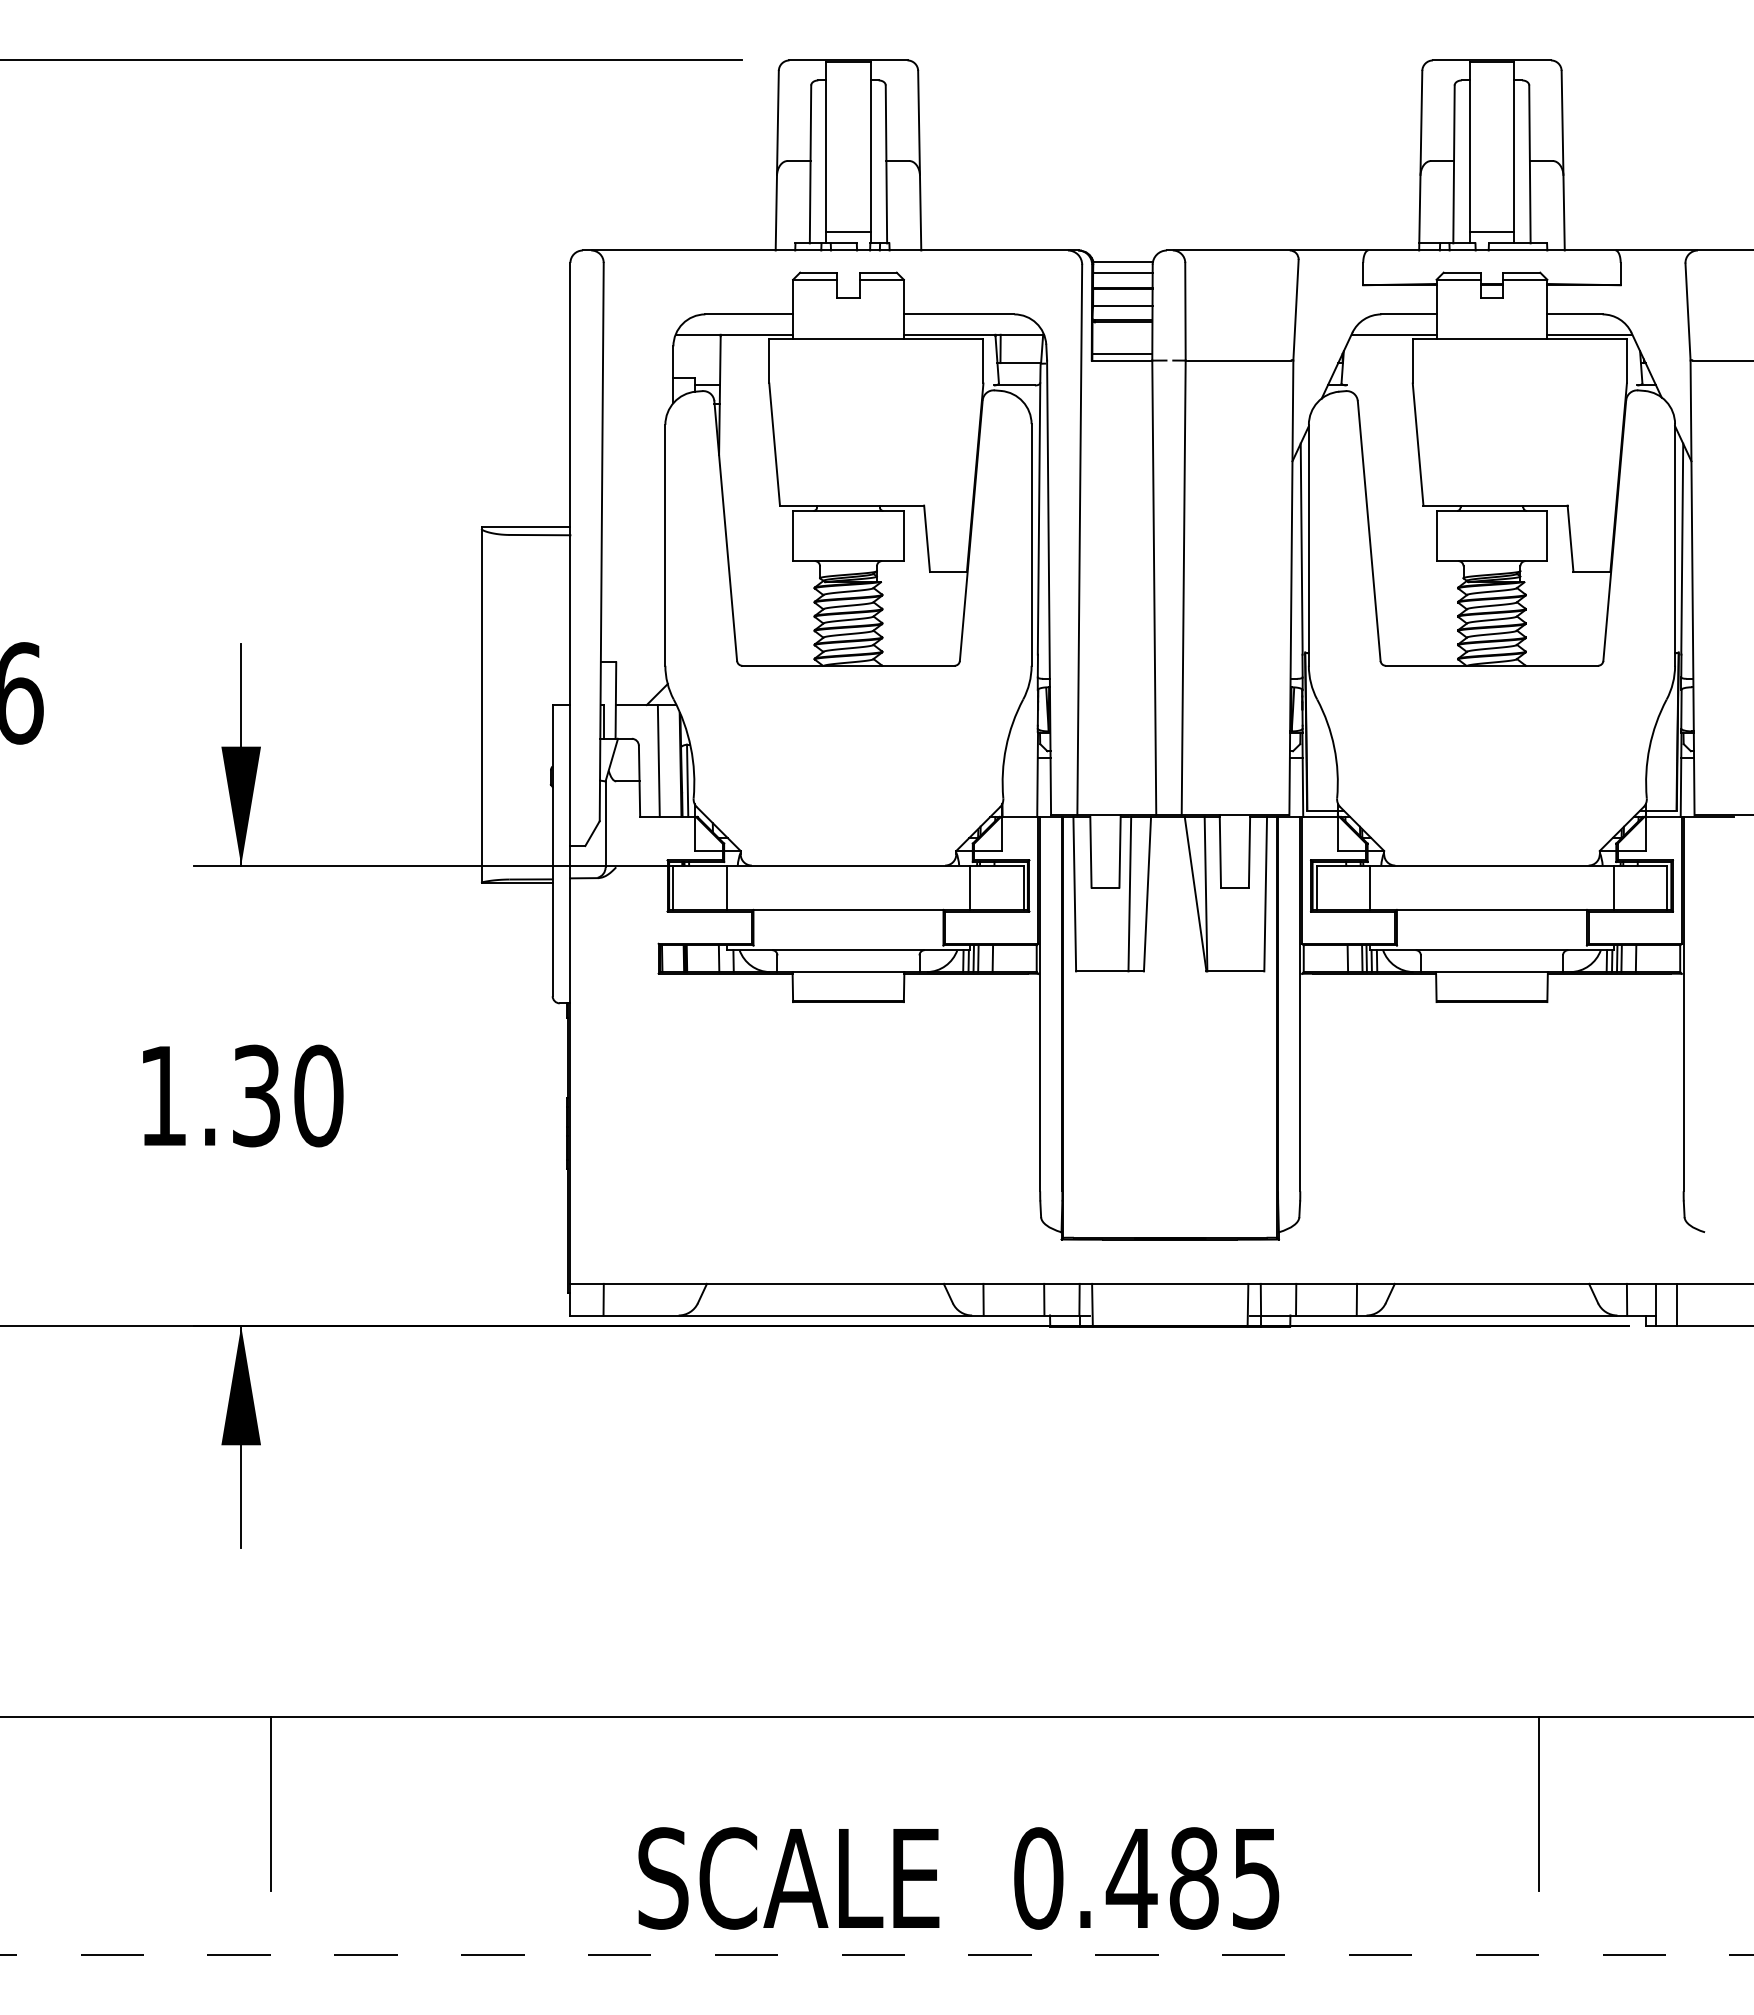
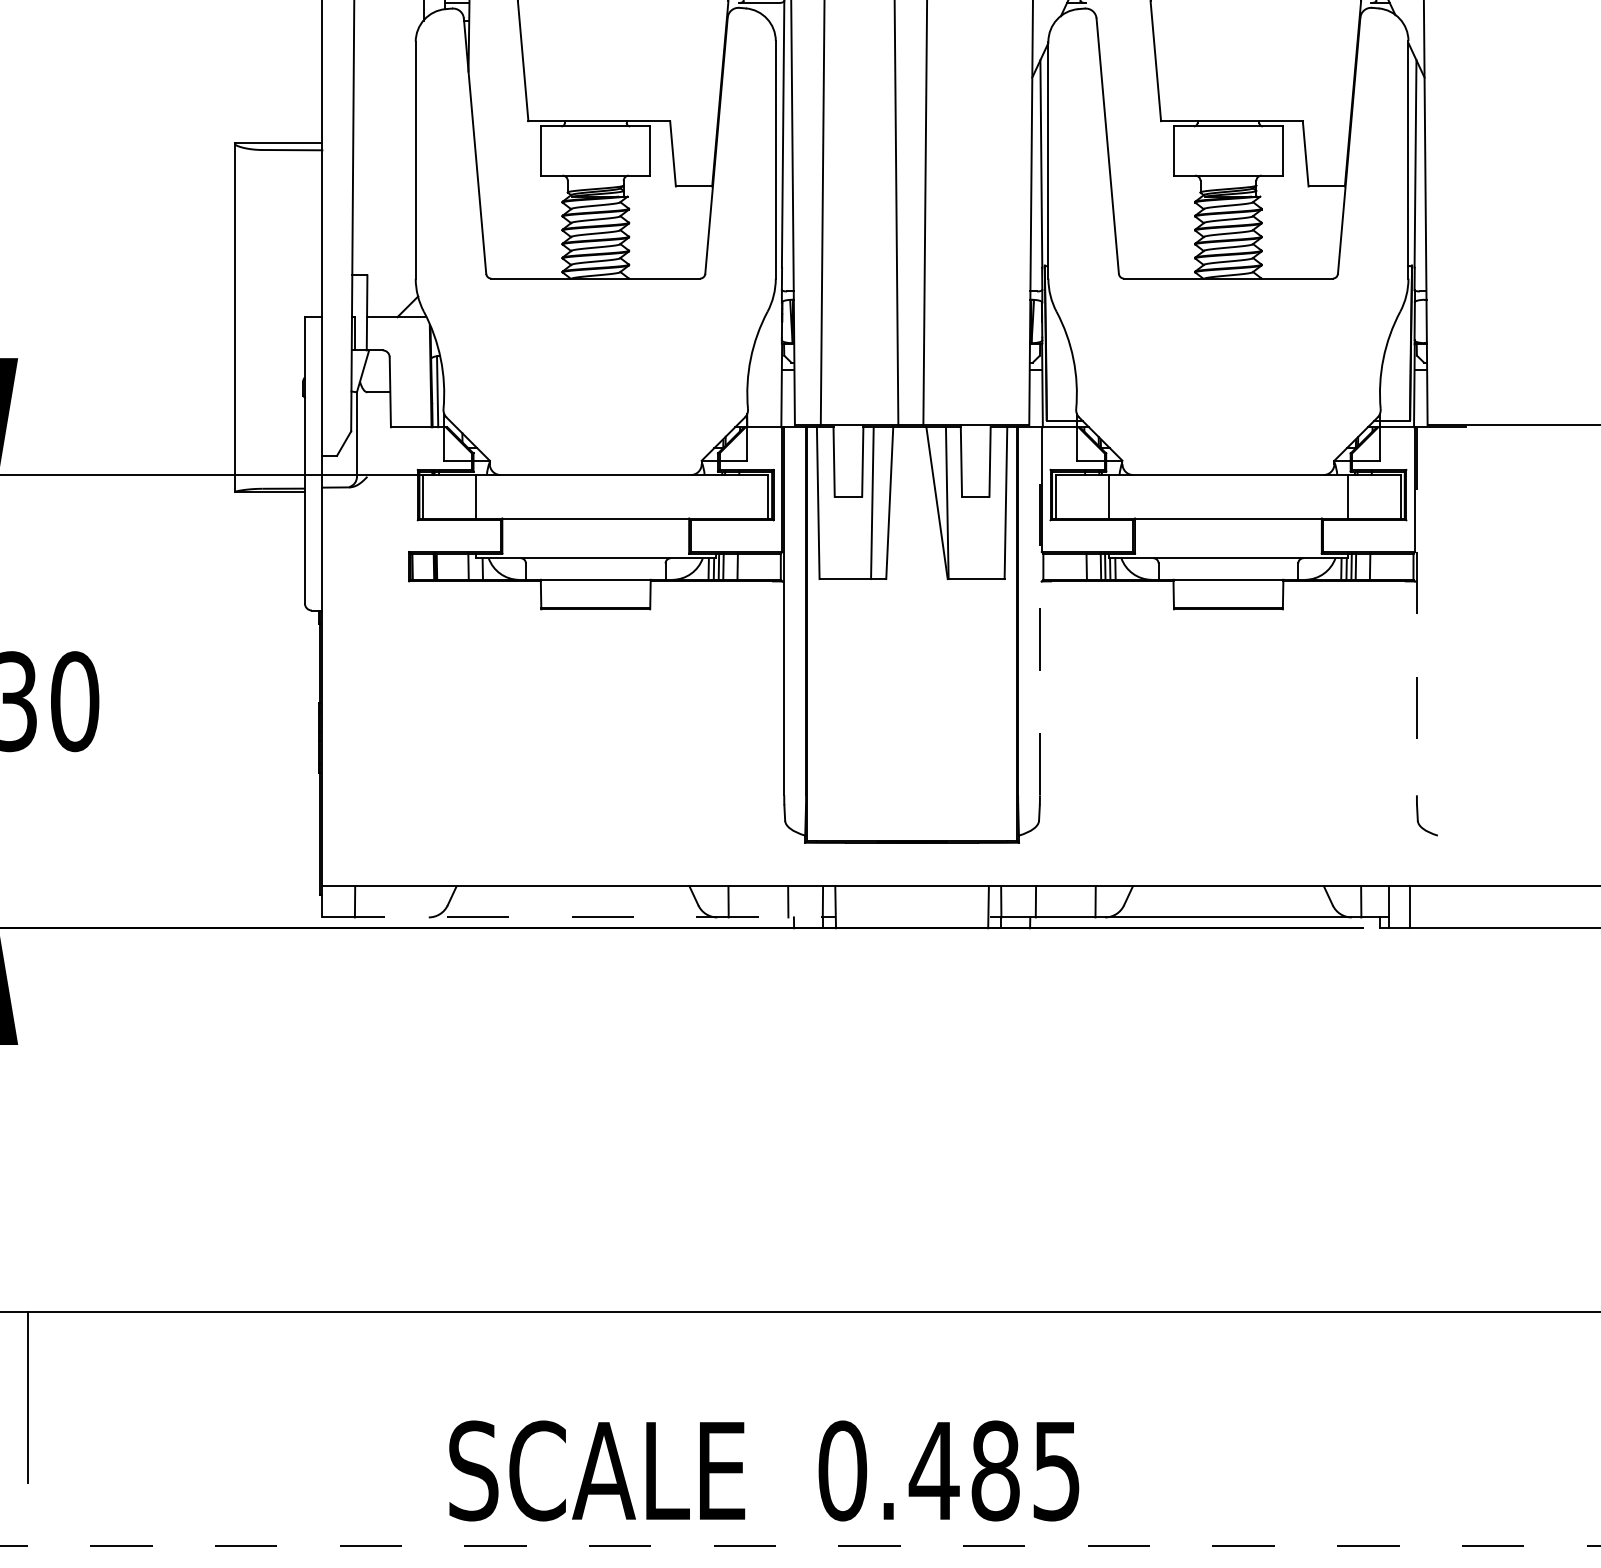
line: (658, 760) -> (408, 371), removed
line: (970, 887) -> (715, 496), removed
line: (1300, 1003) -> (1040, 610), solid -> dashed
line: (1683, 1004) -> (1416, 611), solid -> dashed
line: (825, 1315) -> (573, 917), solid -> dashed
line: (1539, 1803) -> (1275, 1397), removed
text: (958, 1878) -> (763, 1470), moved

